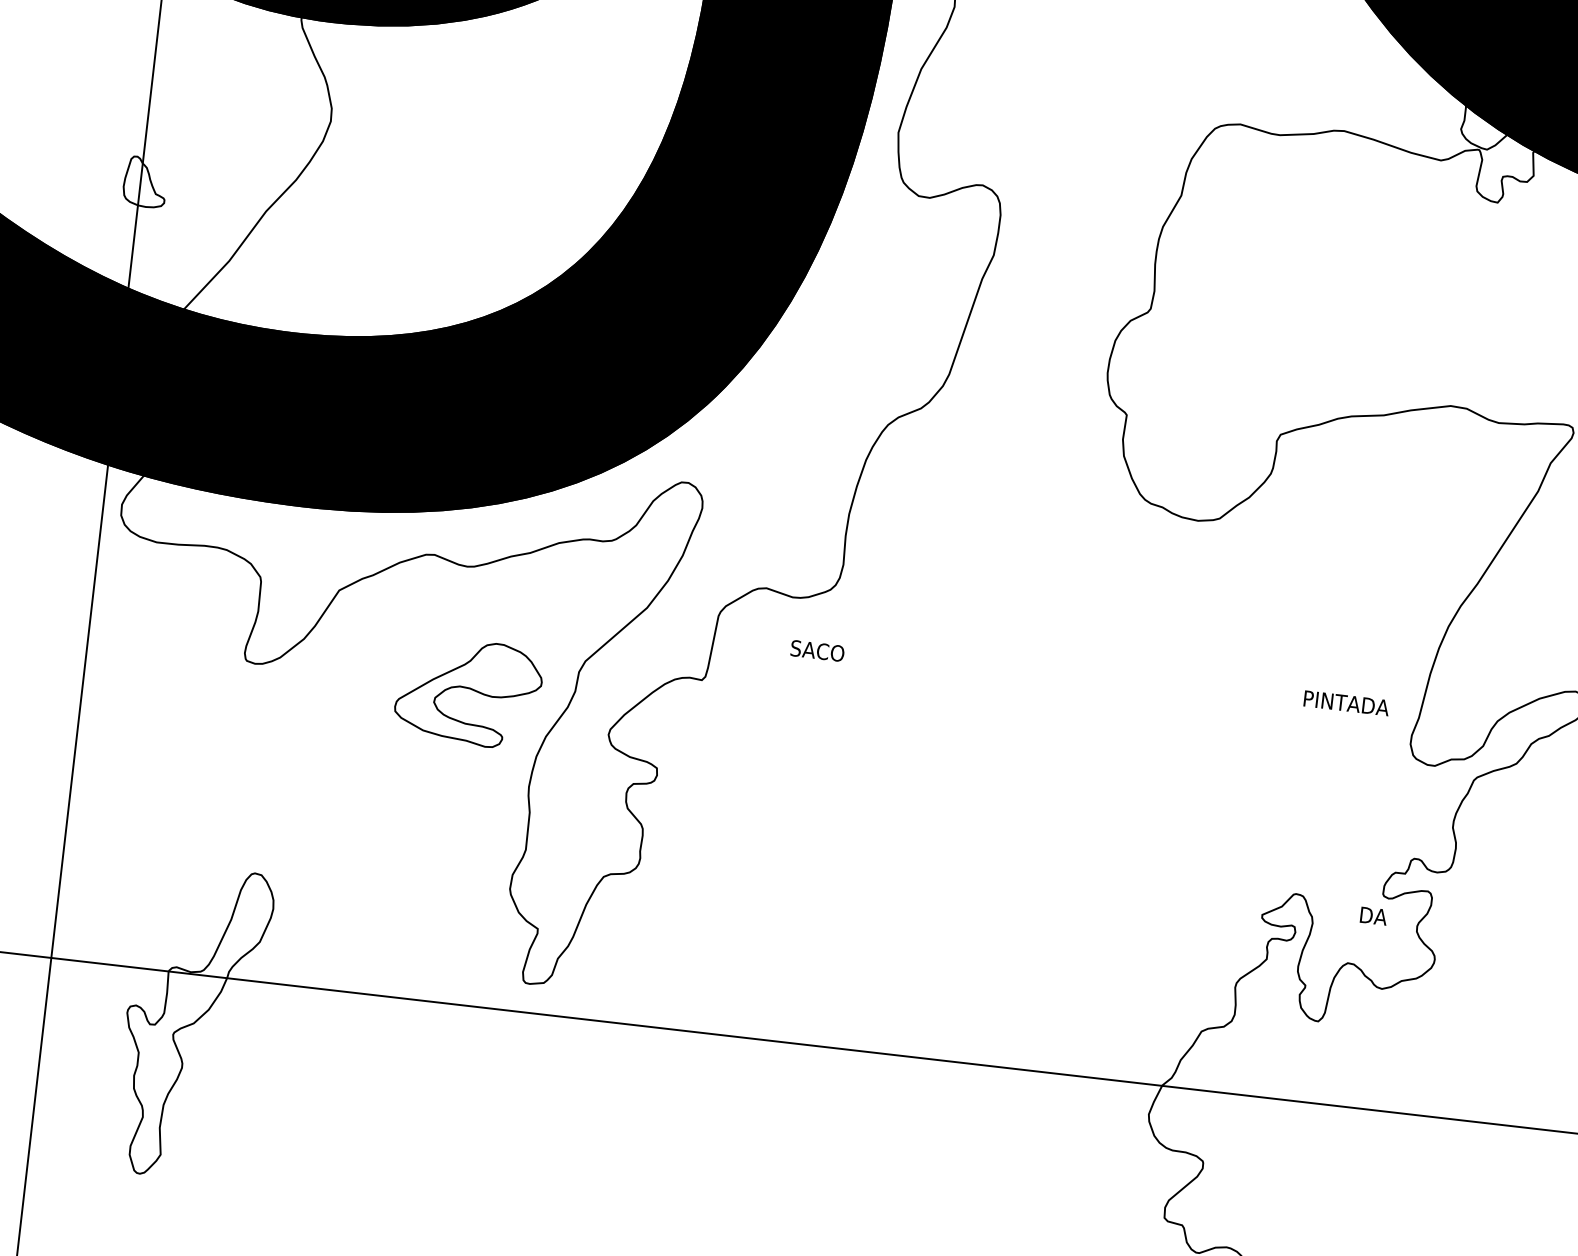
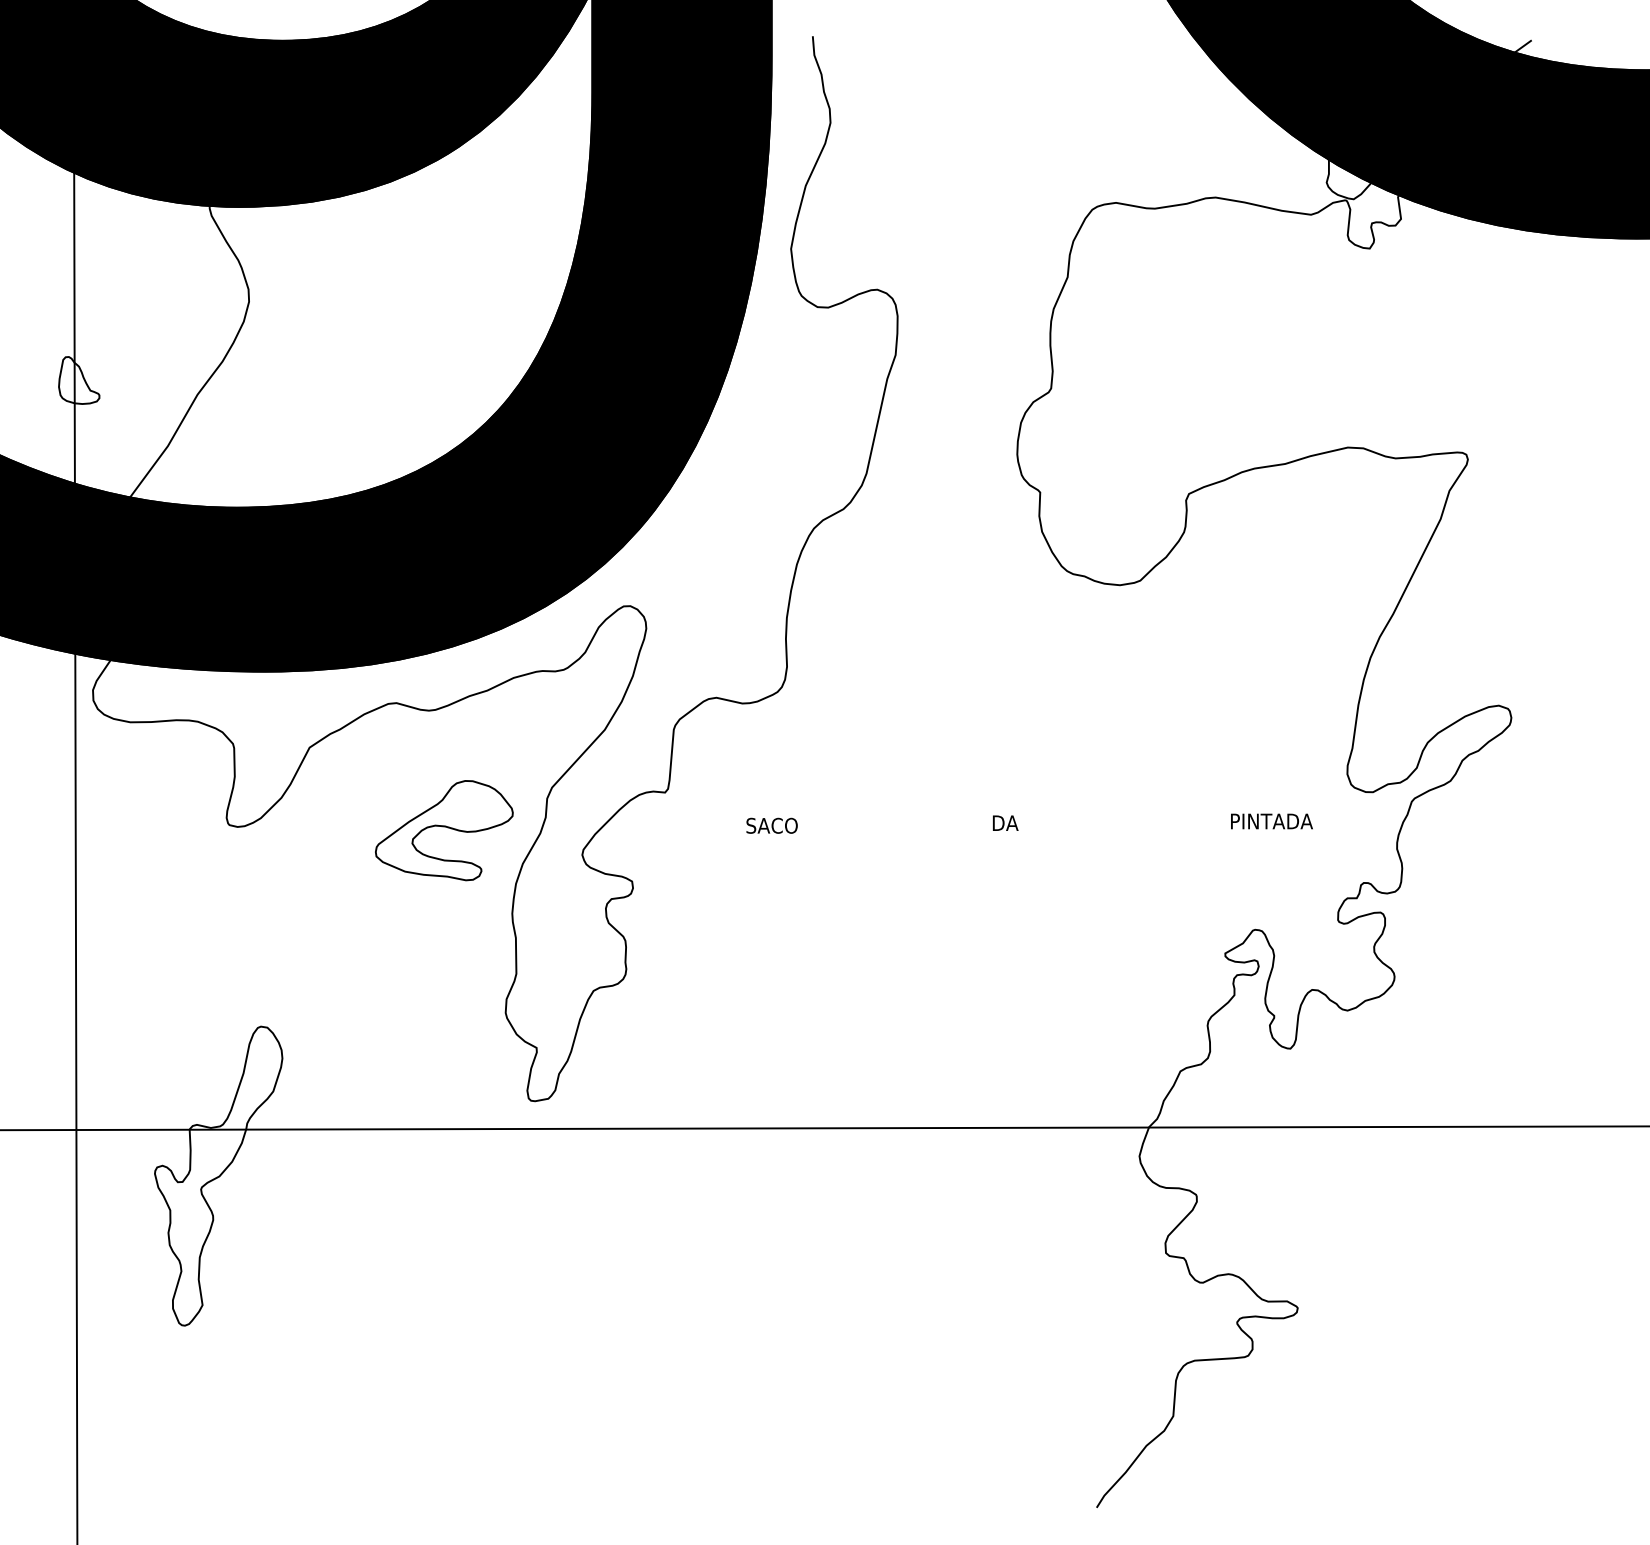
text: (817, 650) -> (771, 825), moved
text: (1346, 703) -> (1271, 821), moved
text: (1373, 915) -> (1005, 822), moved

